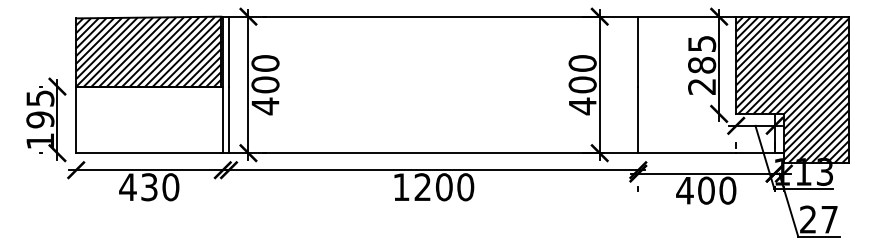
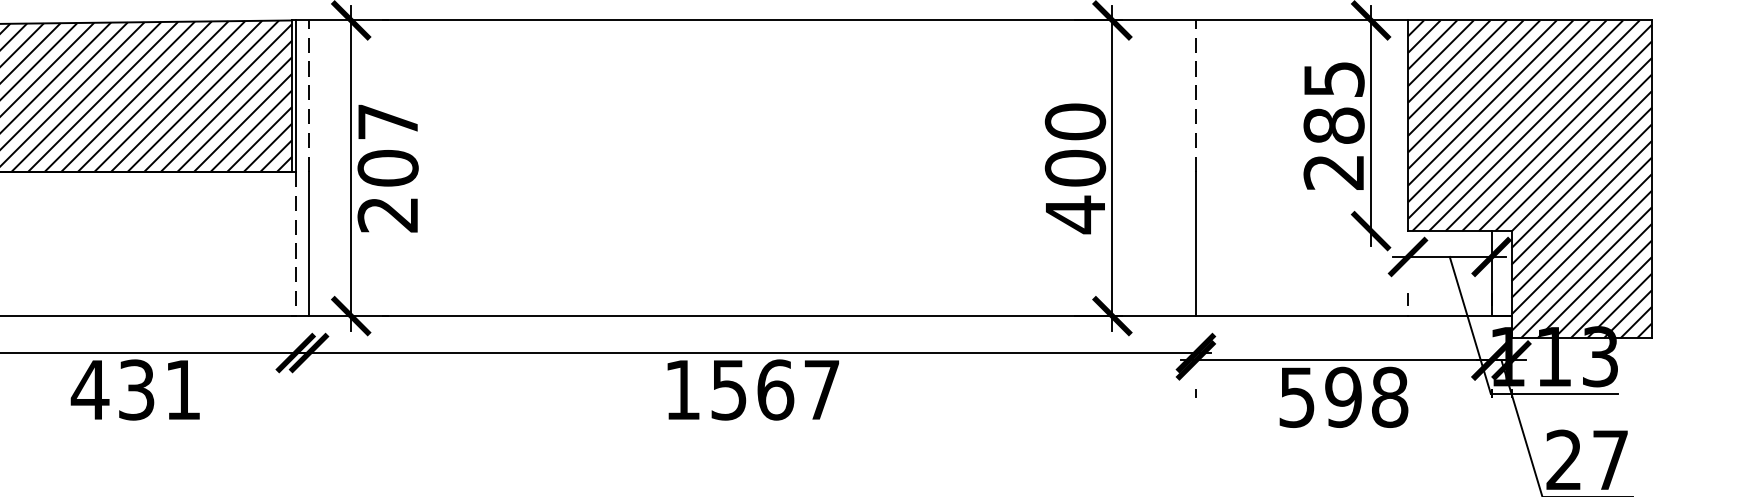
line: (229, 51) -> (310, 95), solid -> dashed
line: (638, 51) -> (1196, 95), solid -> dashed
text: (265, 85) -> (388, 169), 400 -> 207
line: (222, 120) -> (294, 245), solid -> dashed
text: (170, 187) -> (182, 390), 430 -> 431
text: (444, 187) -> (775, 390), 1200 -> 1567
text: (706, 190) -> (1343, 397), 400 -> 598

